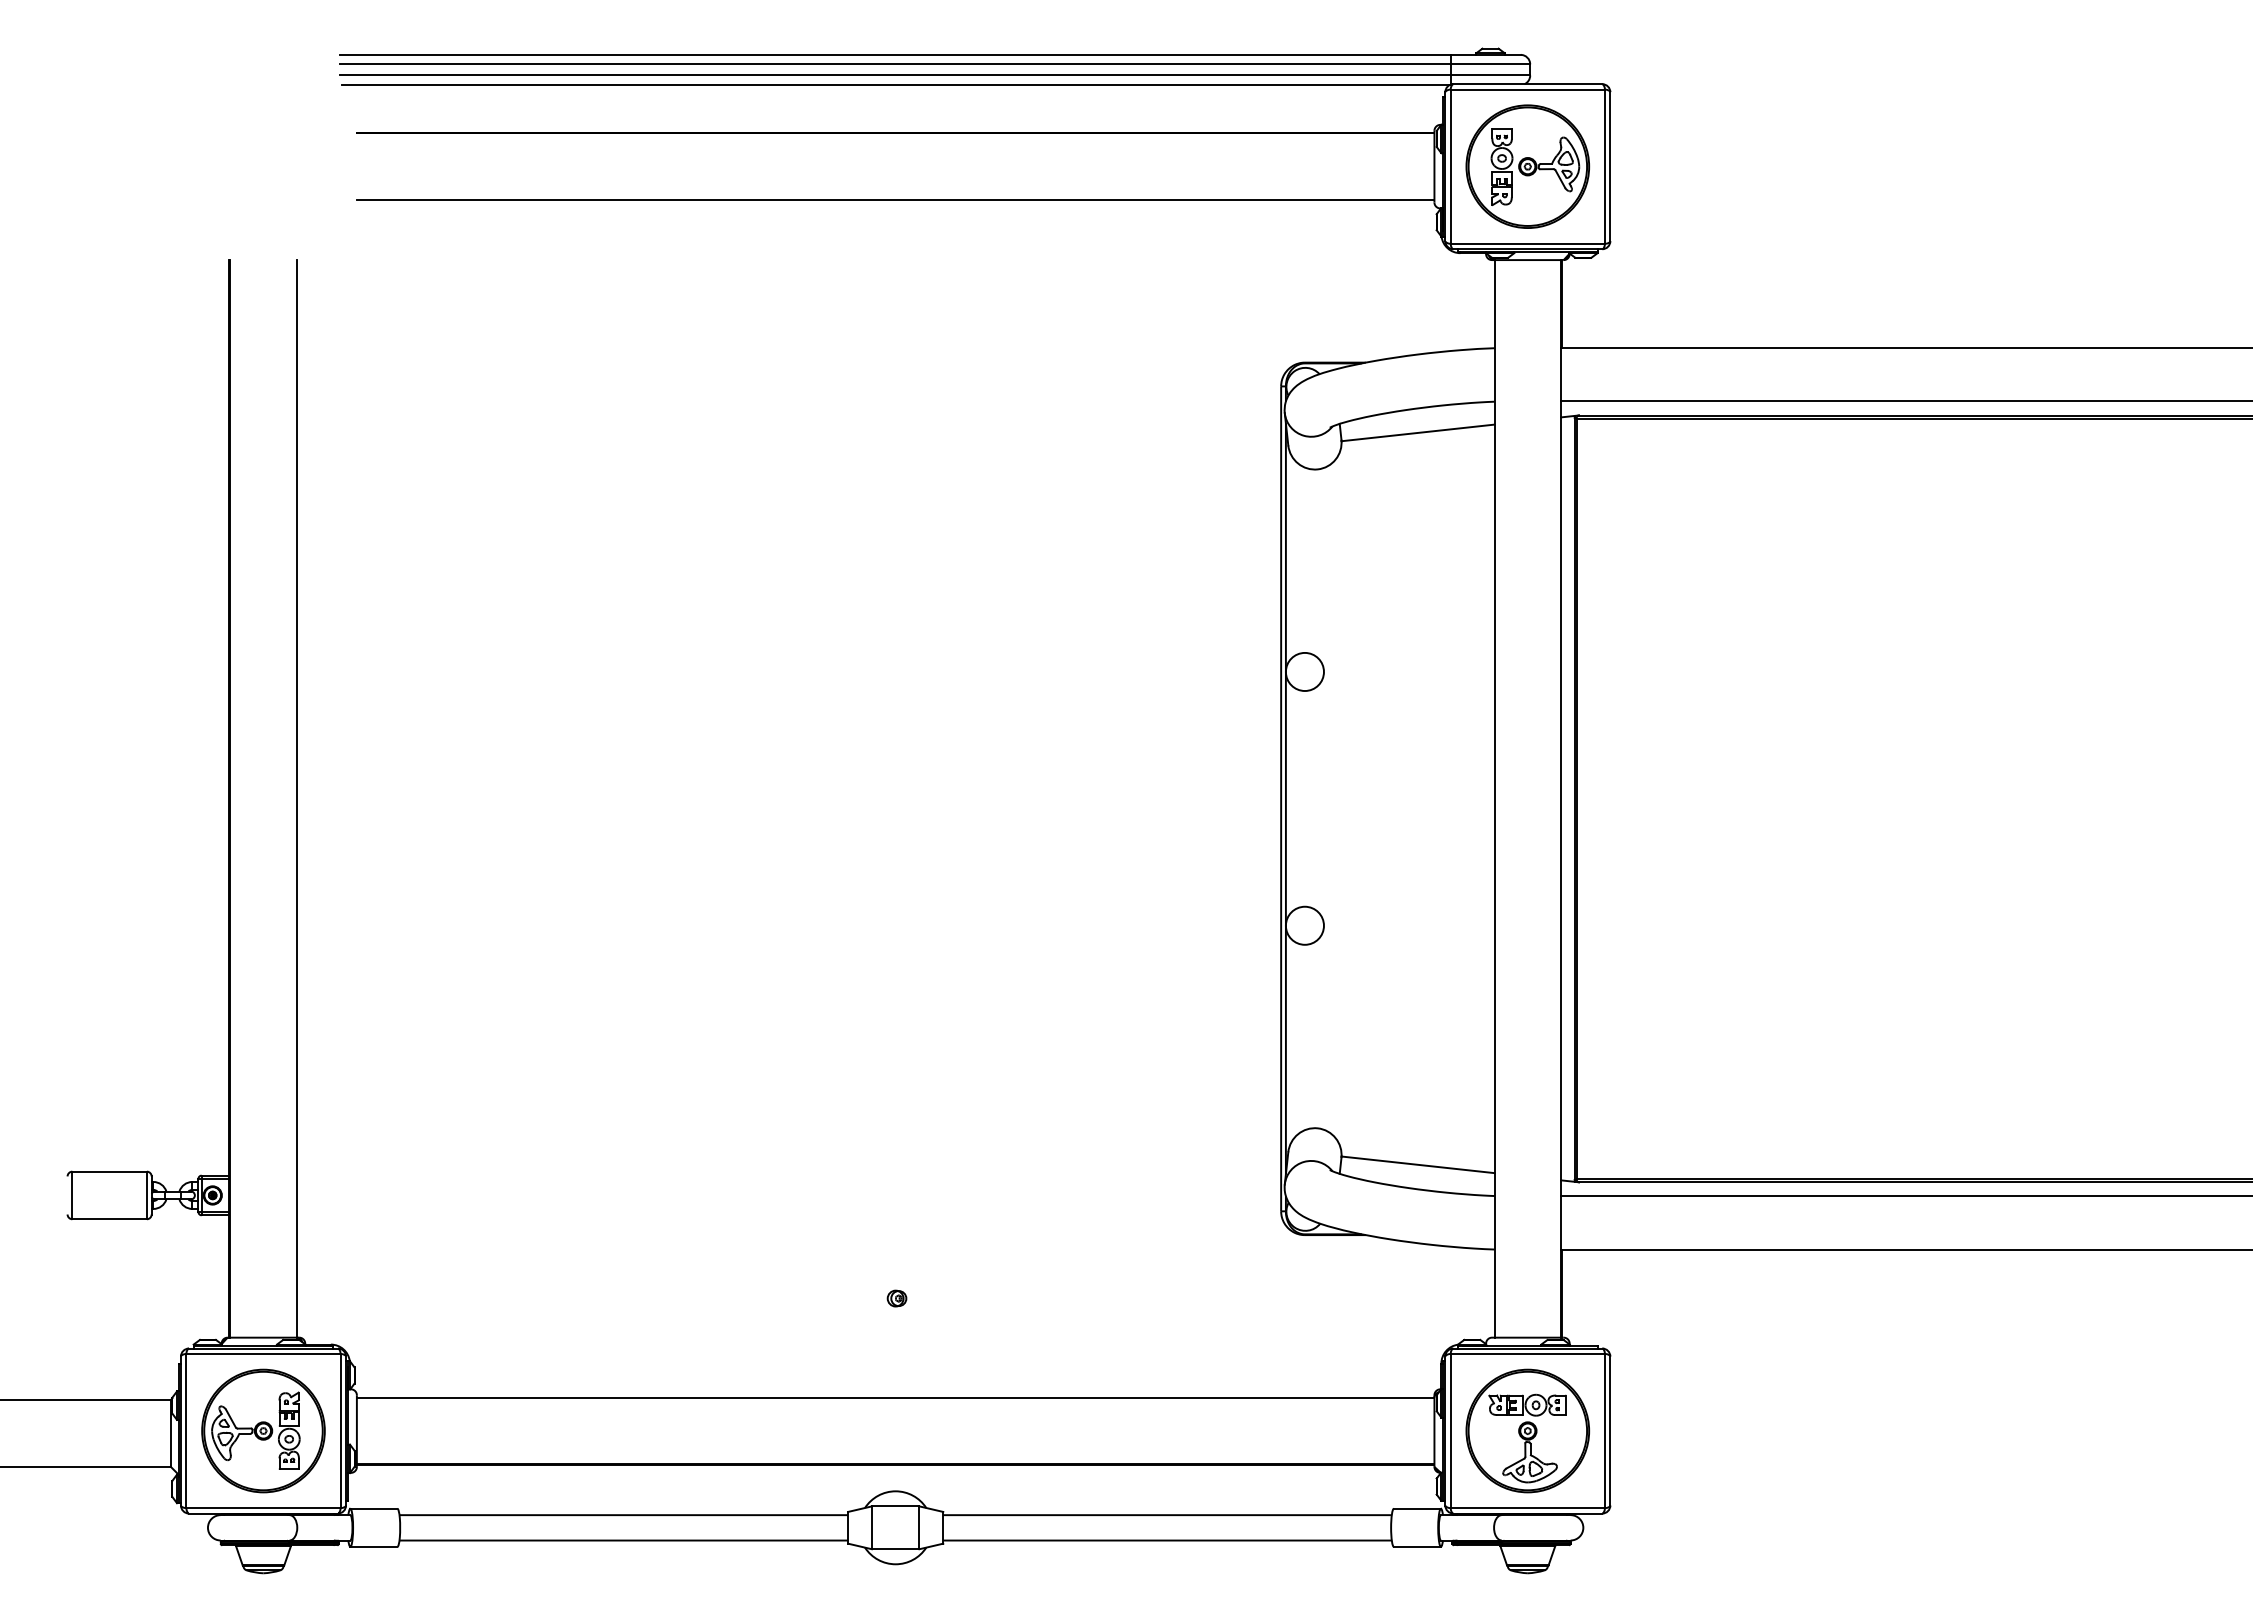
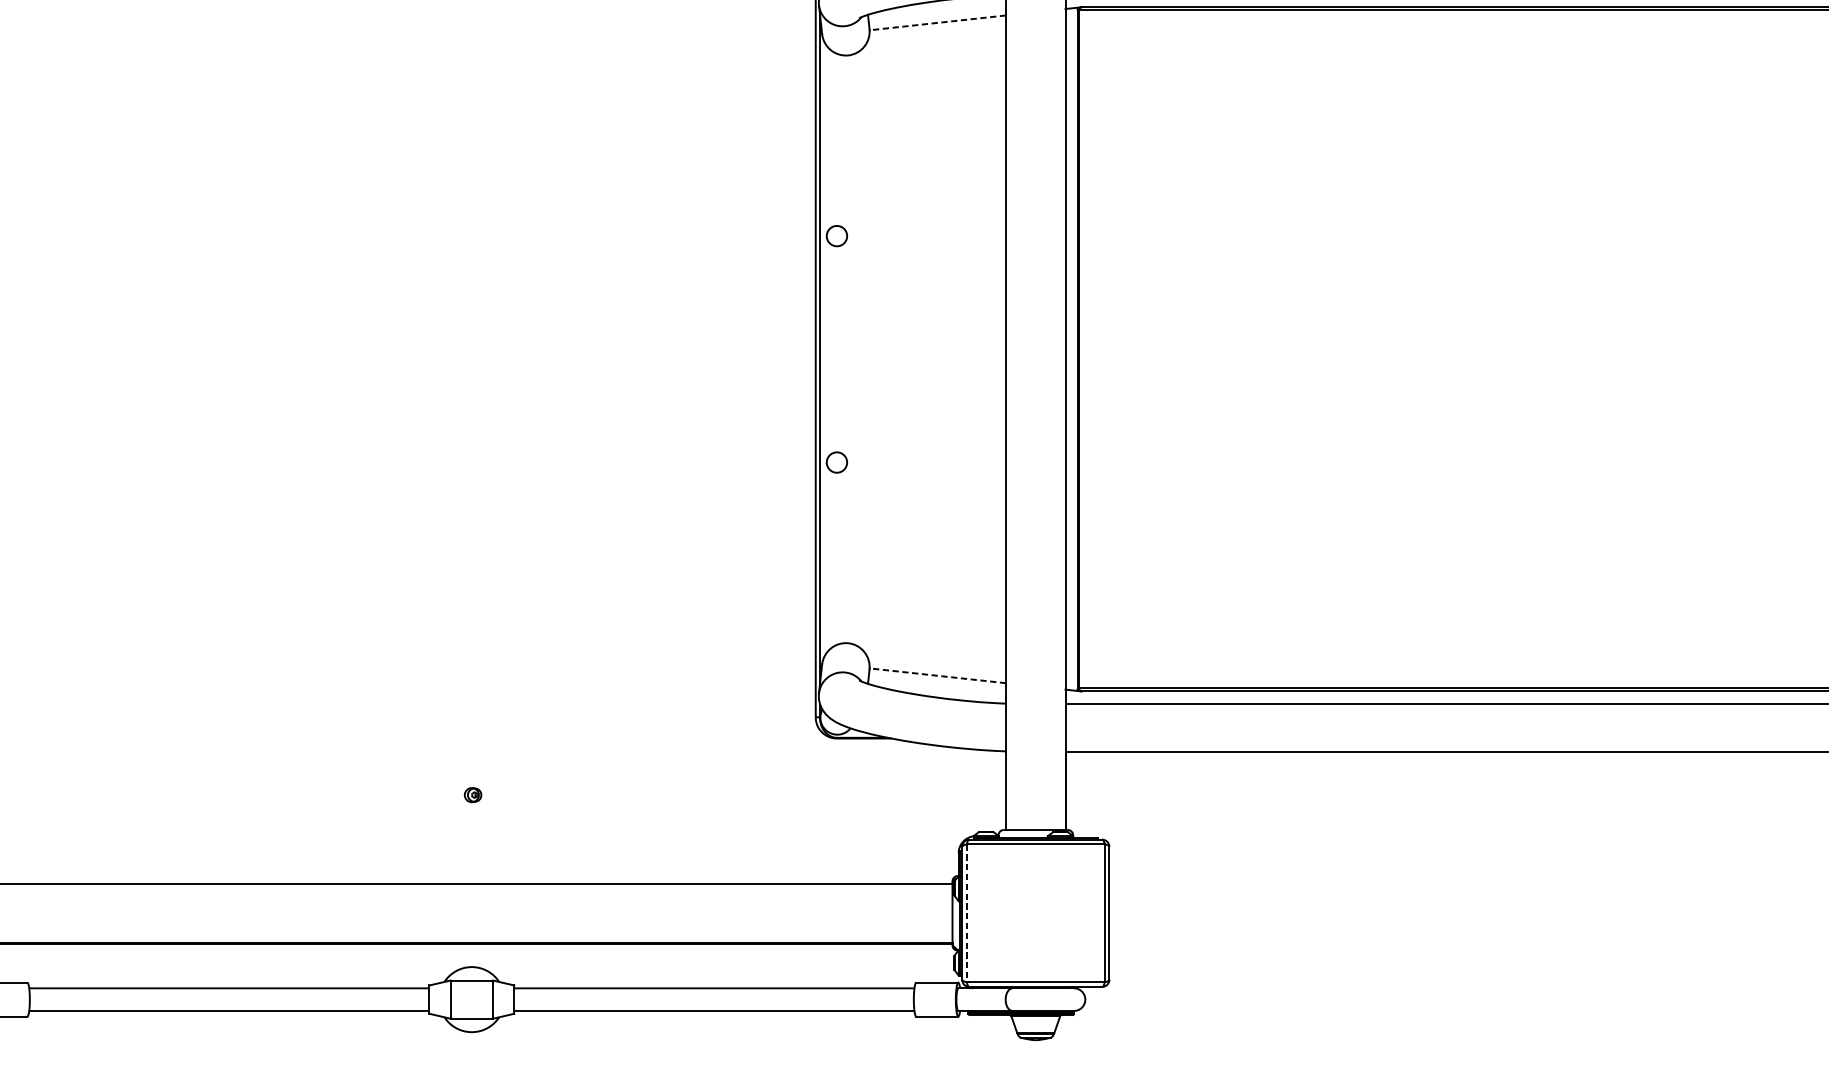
line: (1418, 432) -> (938, 22), solid -> dashed
circle: (1304, 671) -> (836, 235), size x0.6
circle: (1304, 925) -> (836, 462), size x0.6
line: (1418, 1164) -> (938, 675), solid -> dashed
part: (1527, 1430) -> (1035, 912), removed
line: (1450, 1431) -> (966, 913), solid -> dashed

